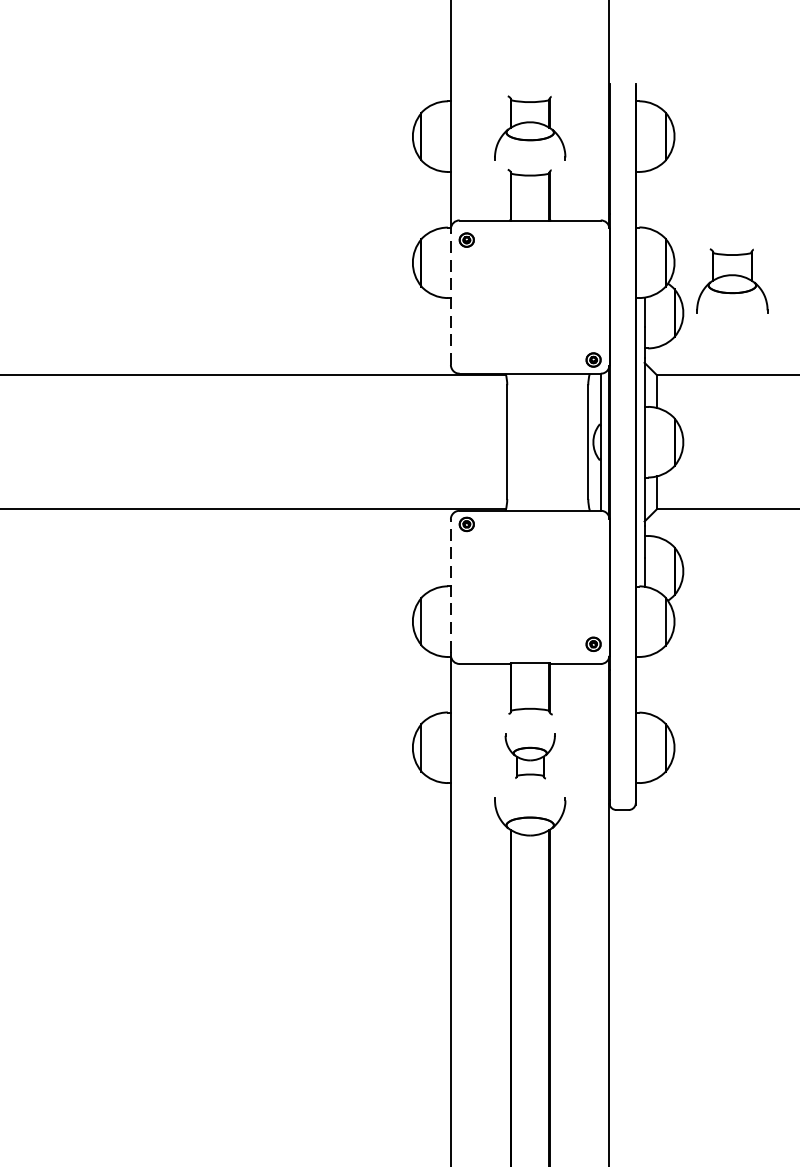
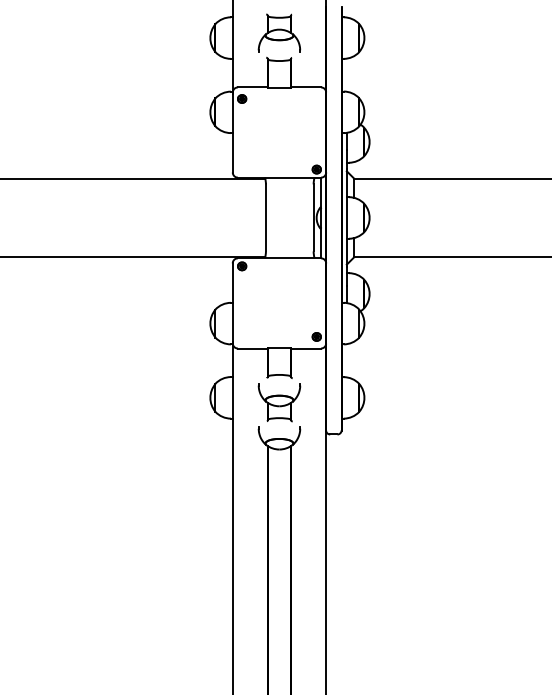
part: (732, 280) -> (398, 122), removed
line: (450, 296) -> (232, 132), dashed -> solid
line: (450, 585) -> (232, 302), dashed -> solid
part: (530, 755) -> (279, 402), size x1.43

